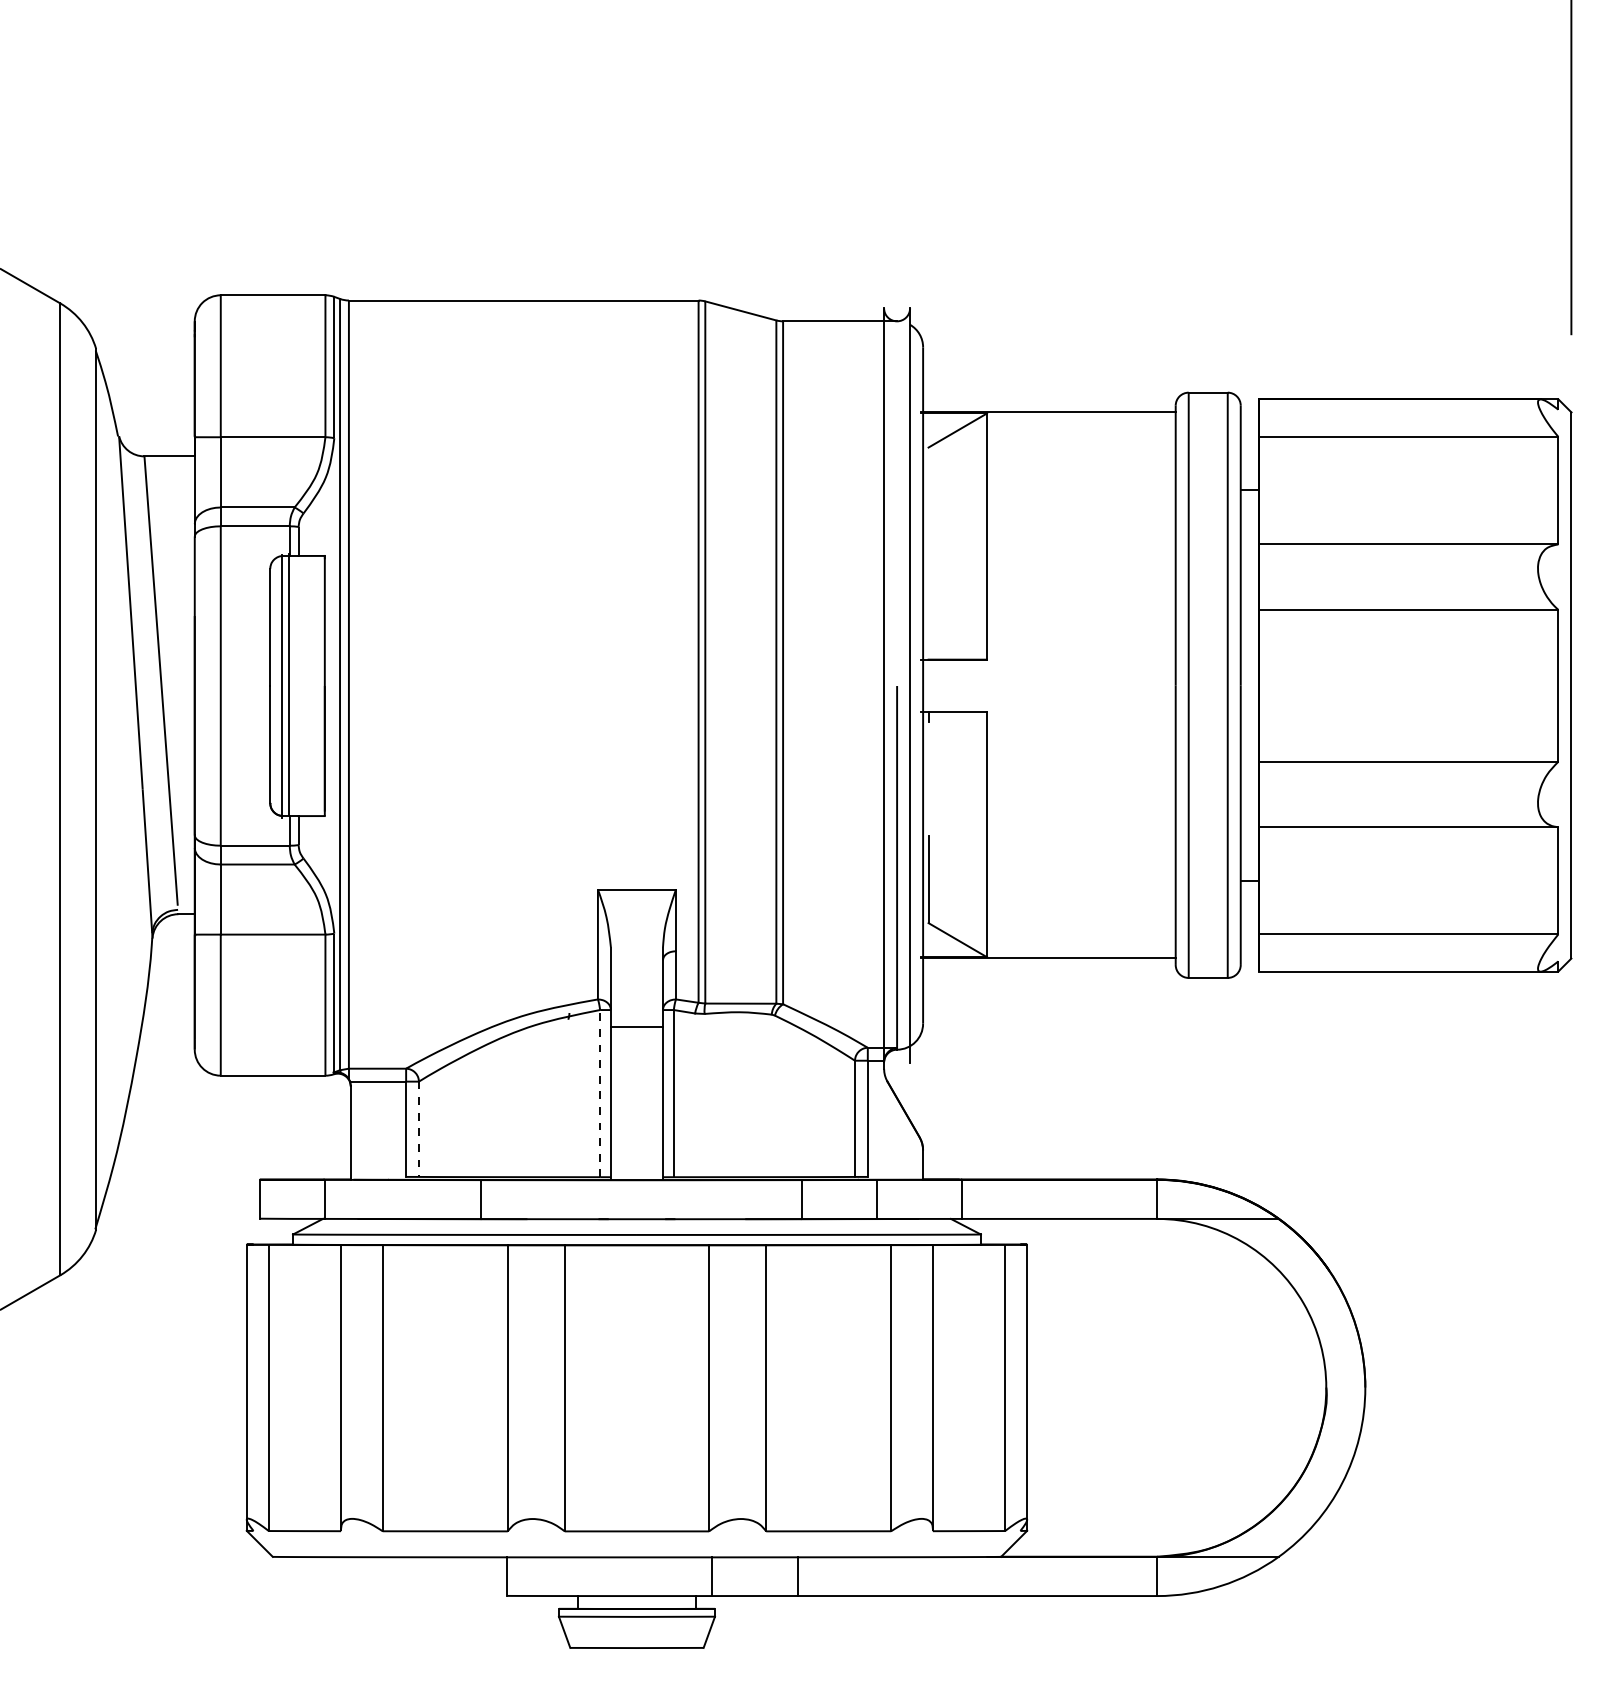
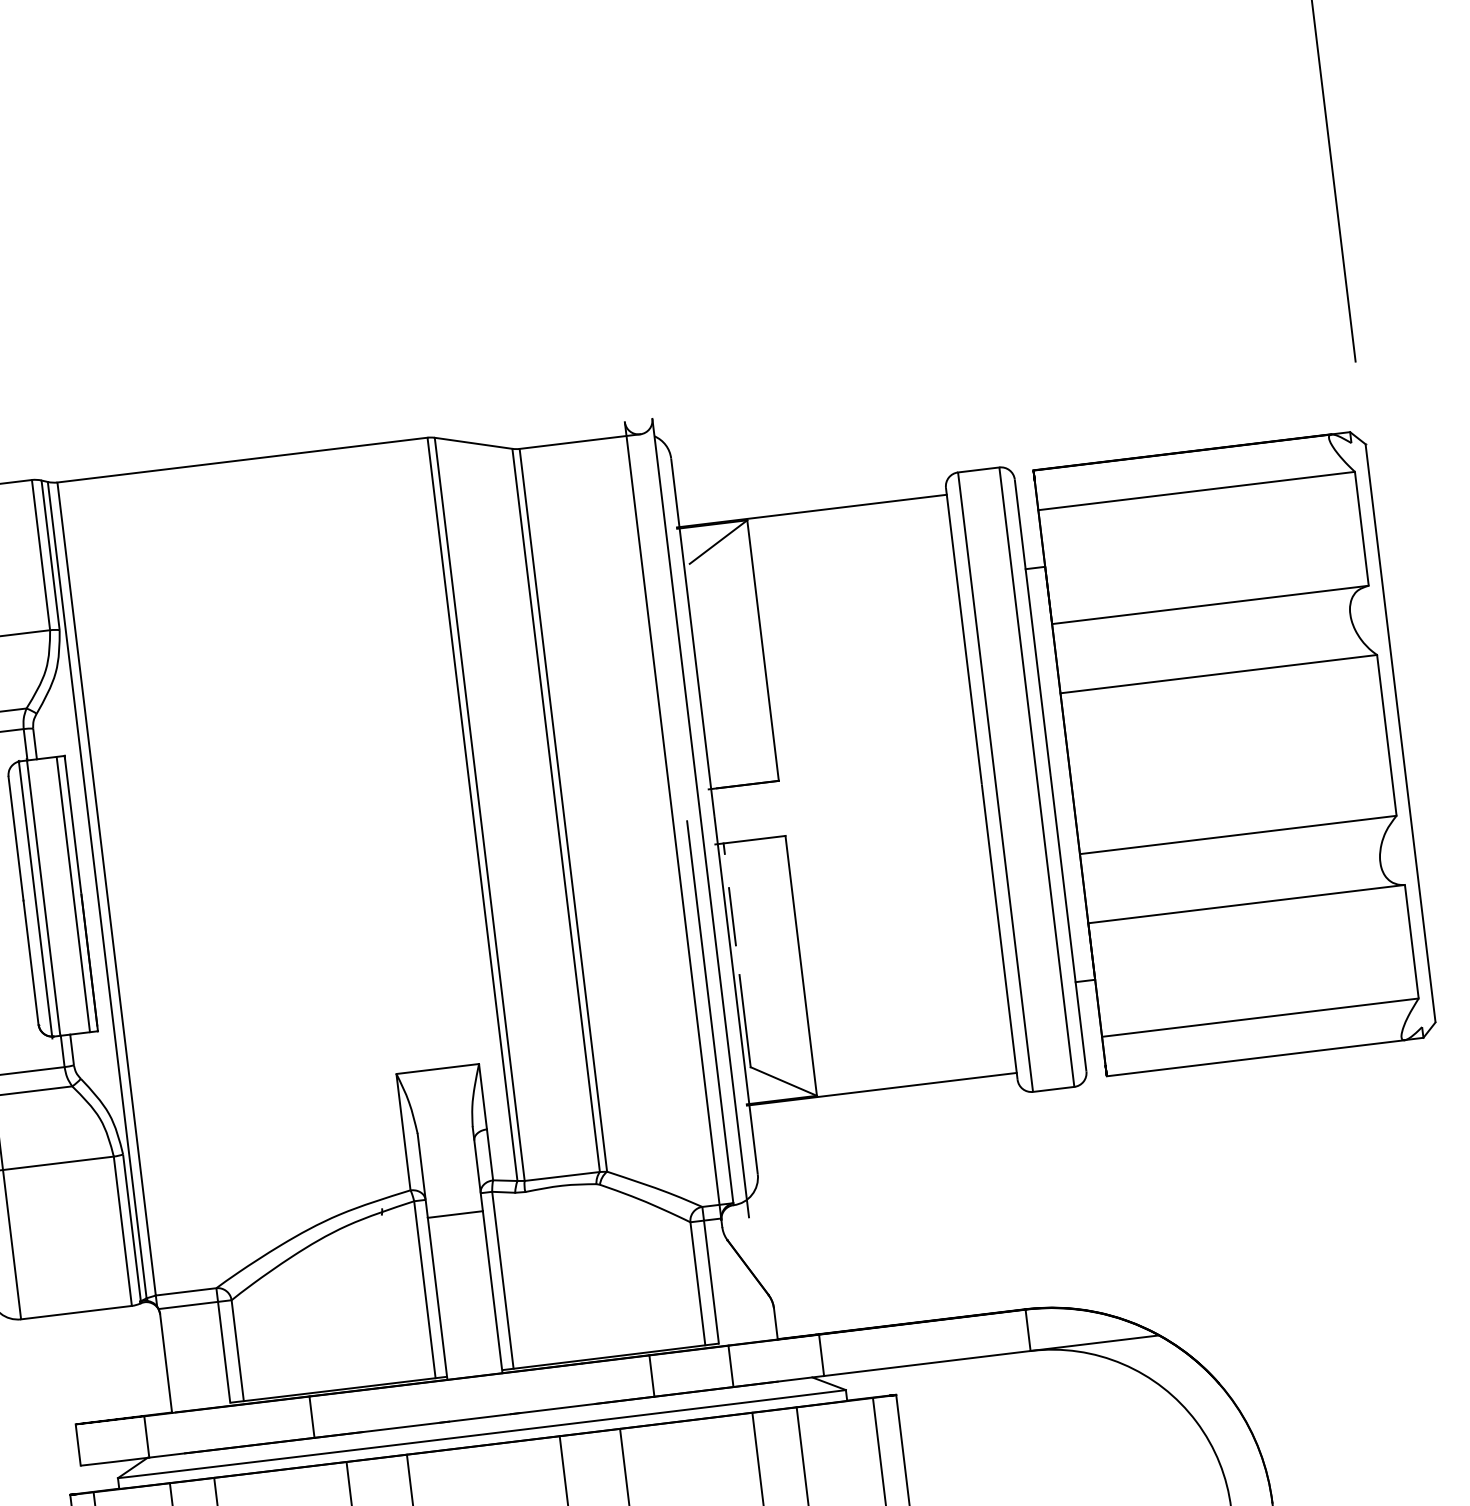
line: (317, 686) -> (73, 895), added
line: (928, 780) -> (732, 916), added
line: (600, 1093) -> (425, 1289), dashed -> solid
line: (418, 1129) -> (237, 1350), dashed -> solid

